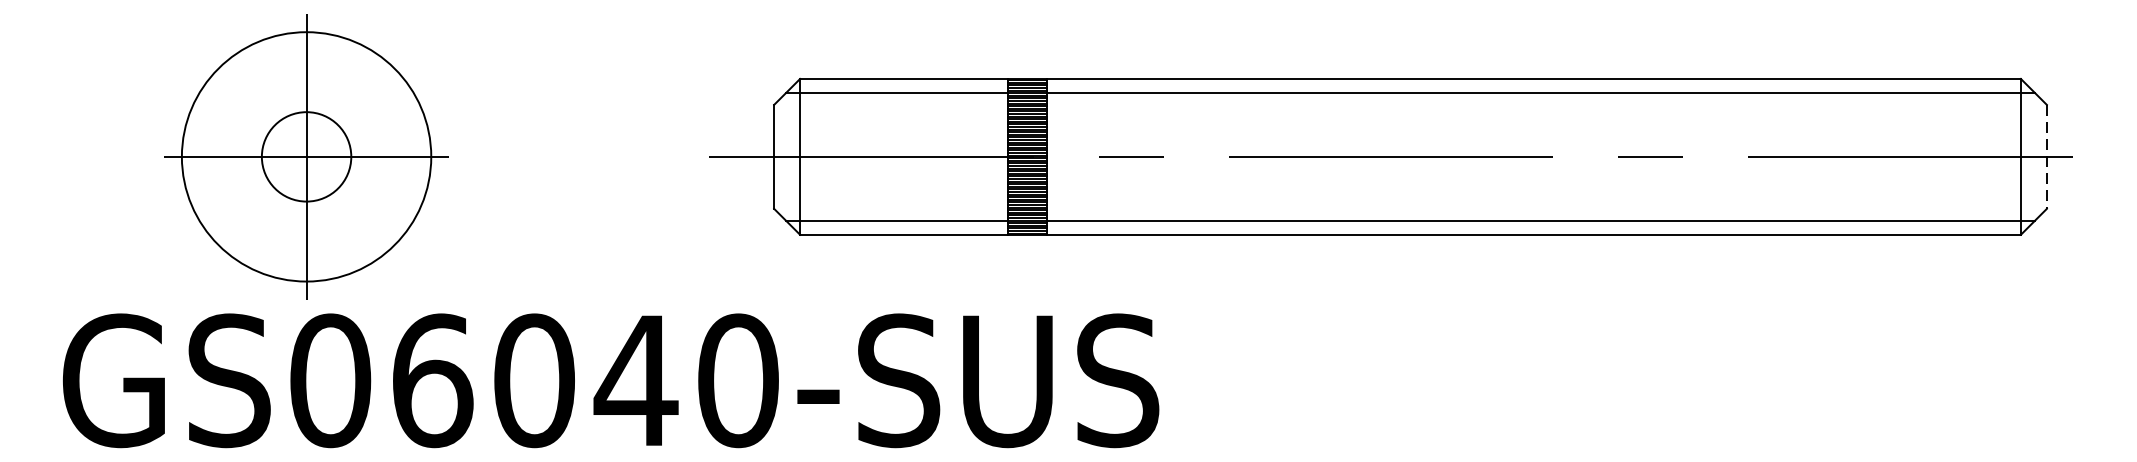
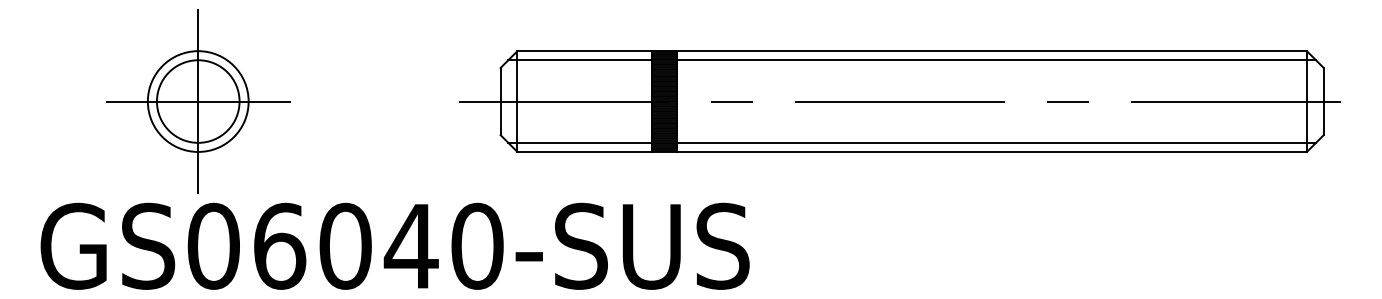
circle: (305, 156) -> (197, 101), size x0.62
circle: (305, 156) -> (197, 101), size x1.43
line: (2046, 156) -> (1323, 101), dashed -> solid

